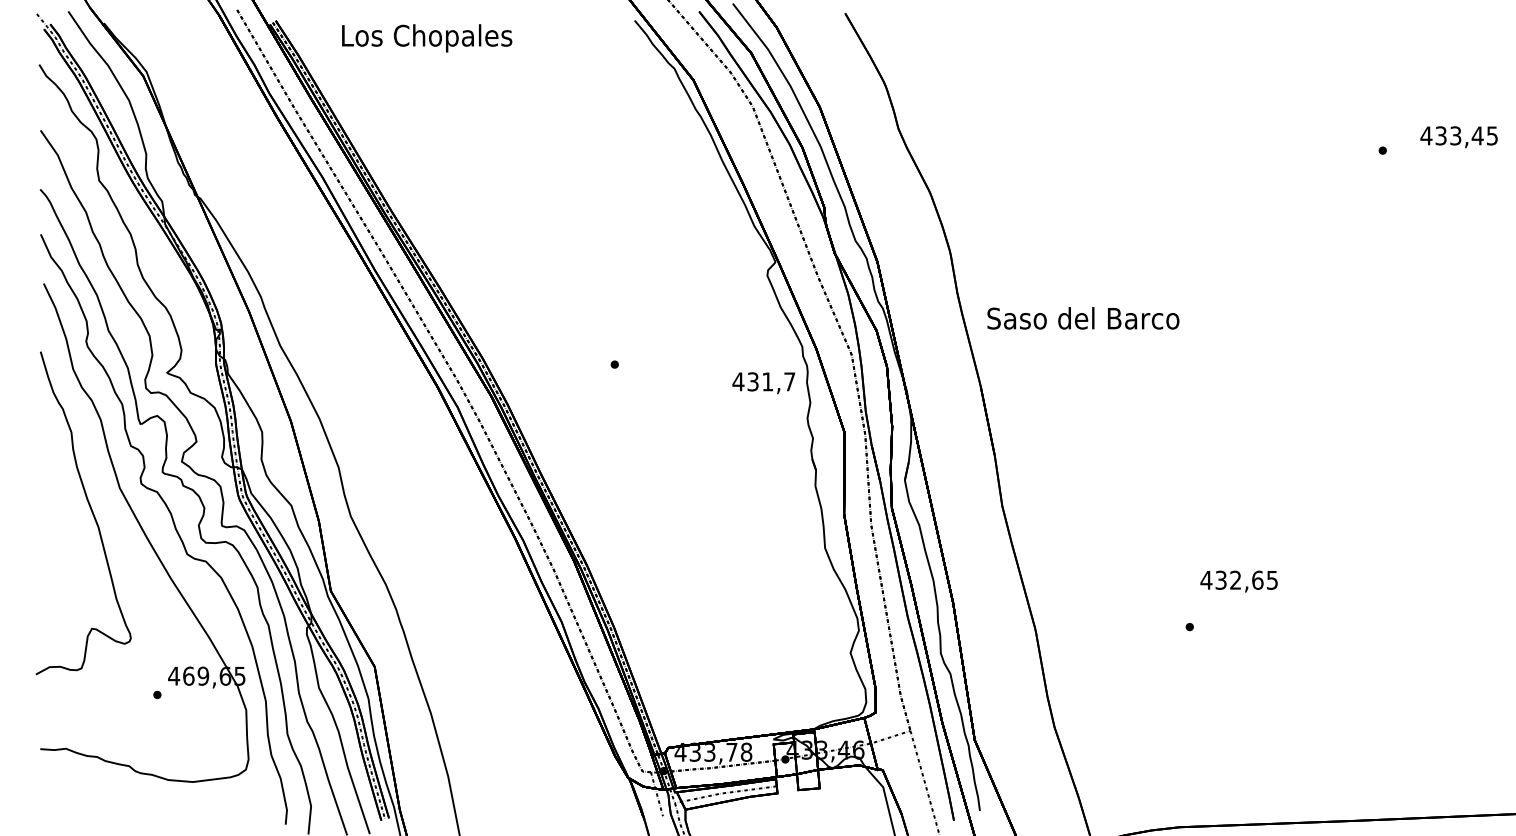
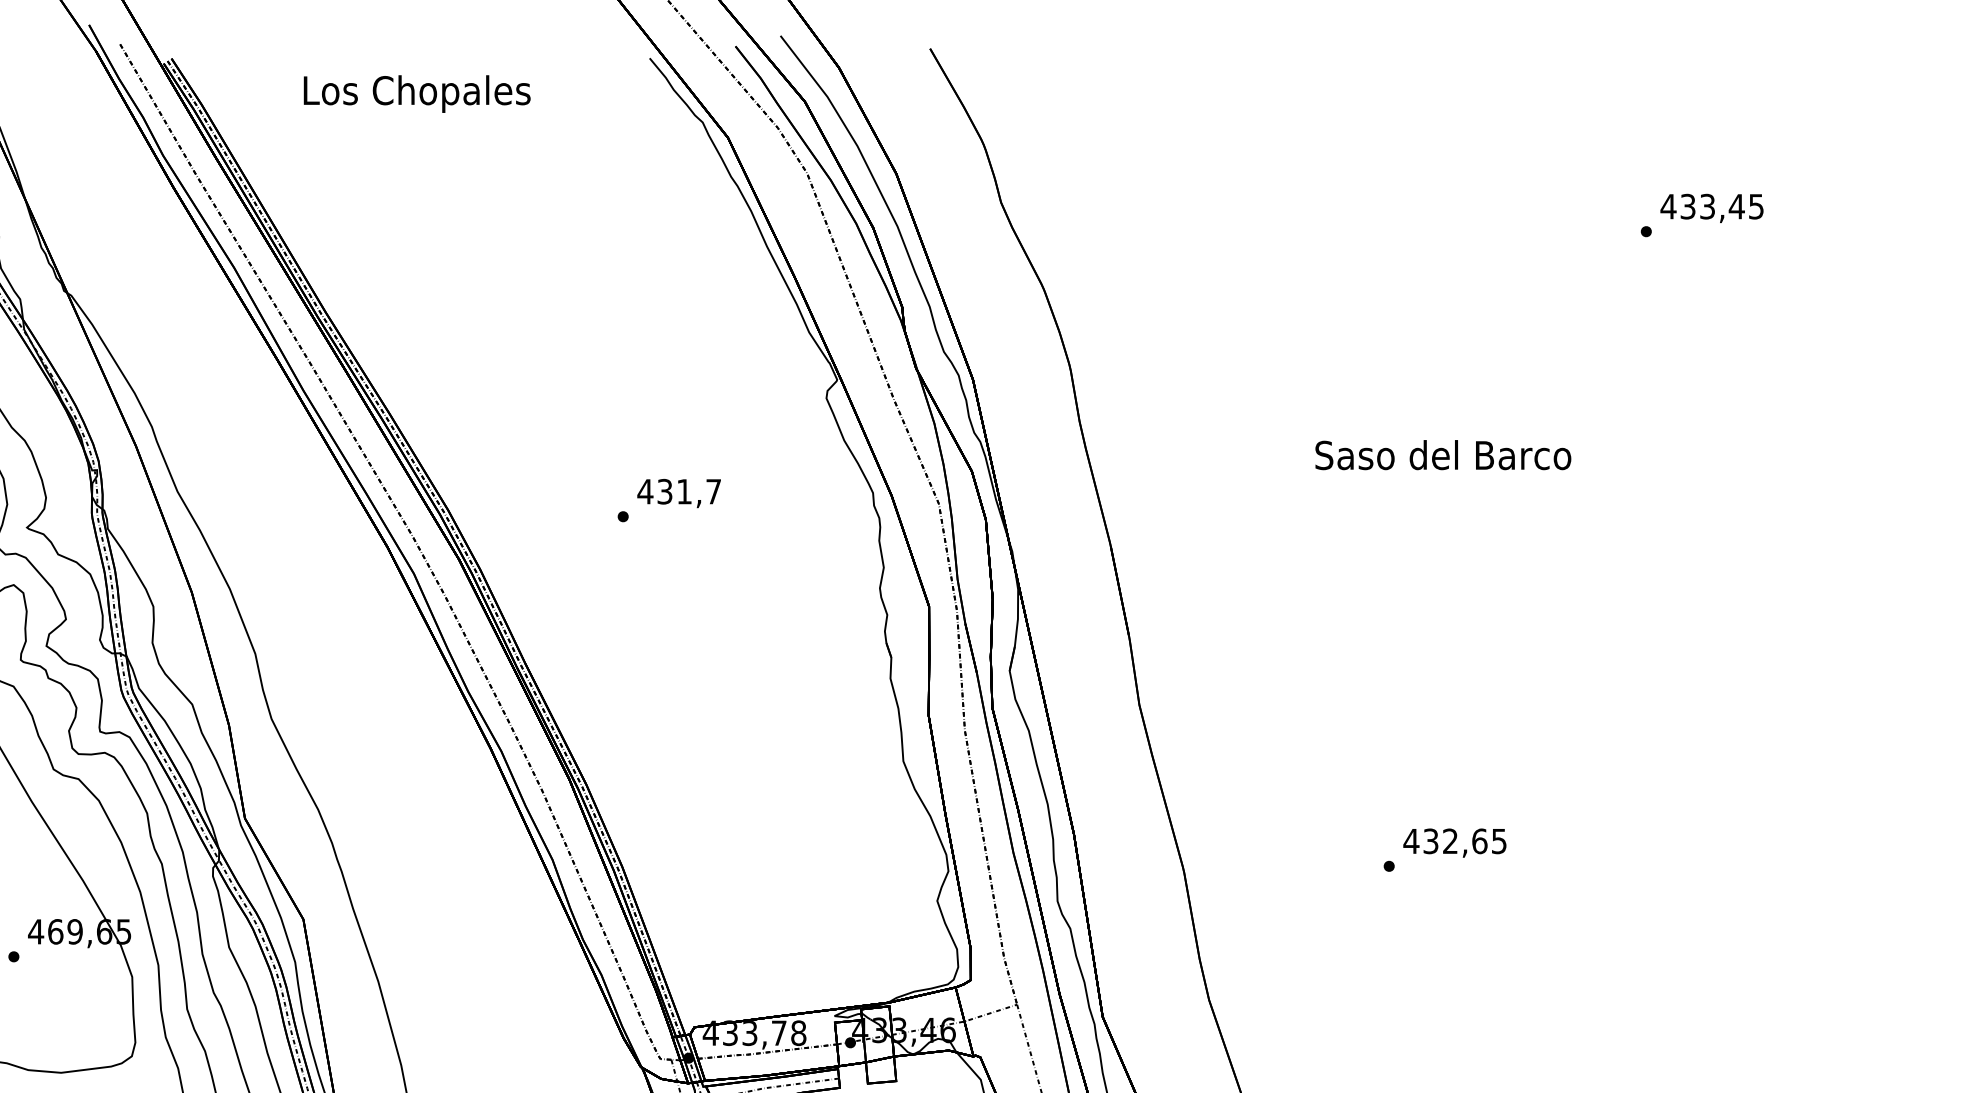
text: (427, 38) -> (417, 94), moved
text: (1458, 137) -> (1711, 208), moved
text: (1083, 318) -> (1443, 455), moved
text: (763, 383) -> (678, 493), moved
text: (1238, 581) -> (1454, 842), moved

